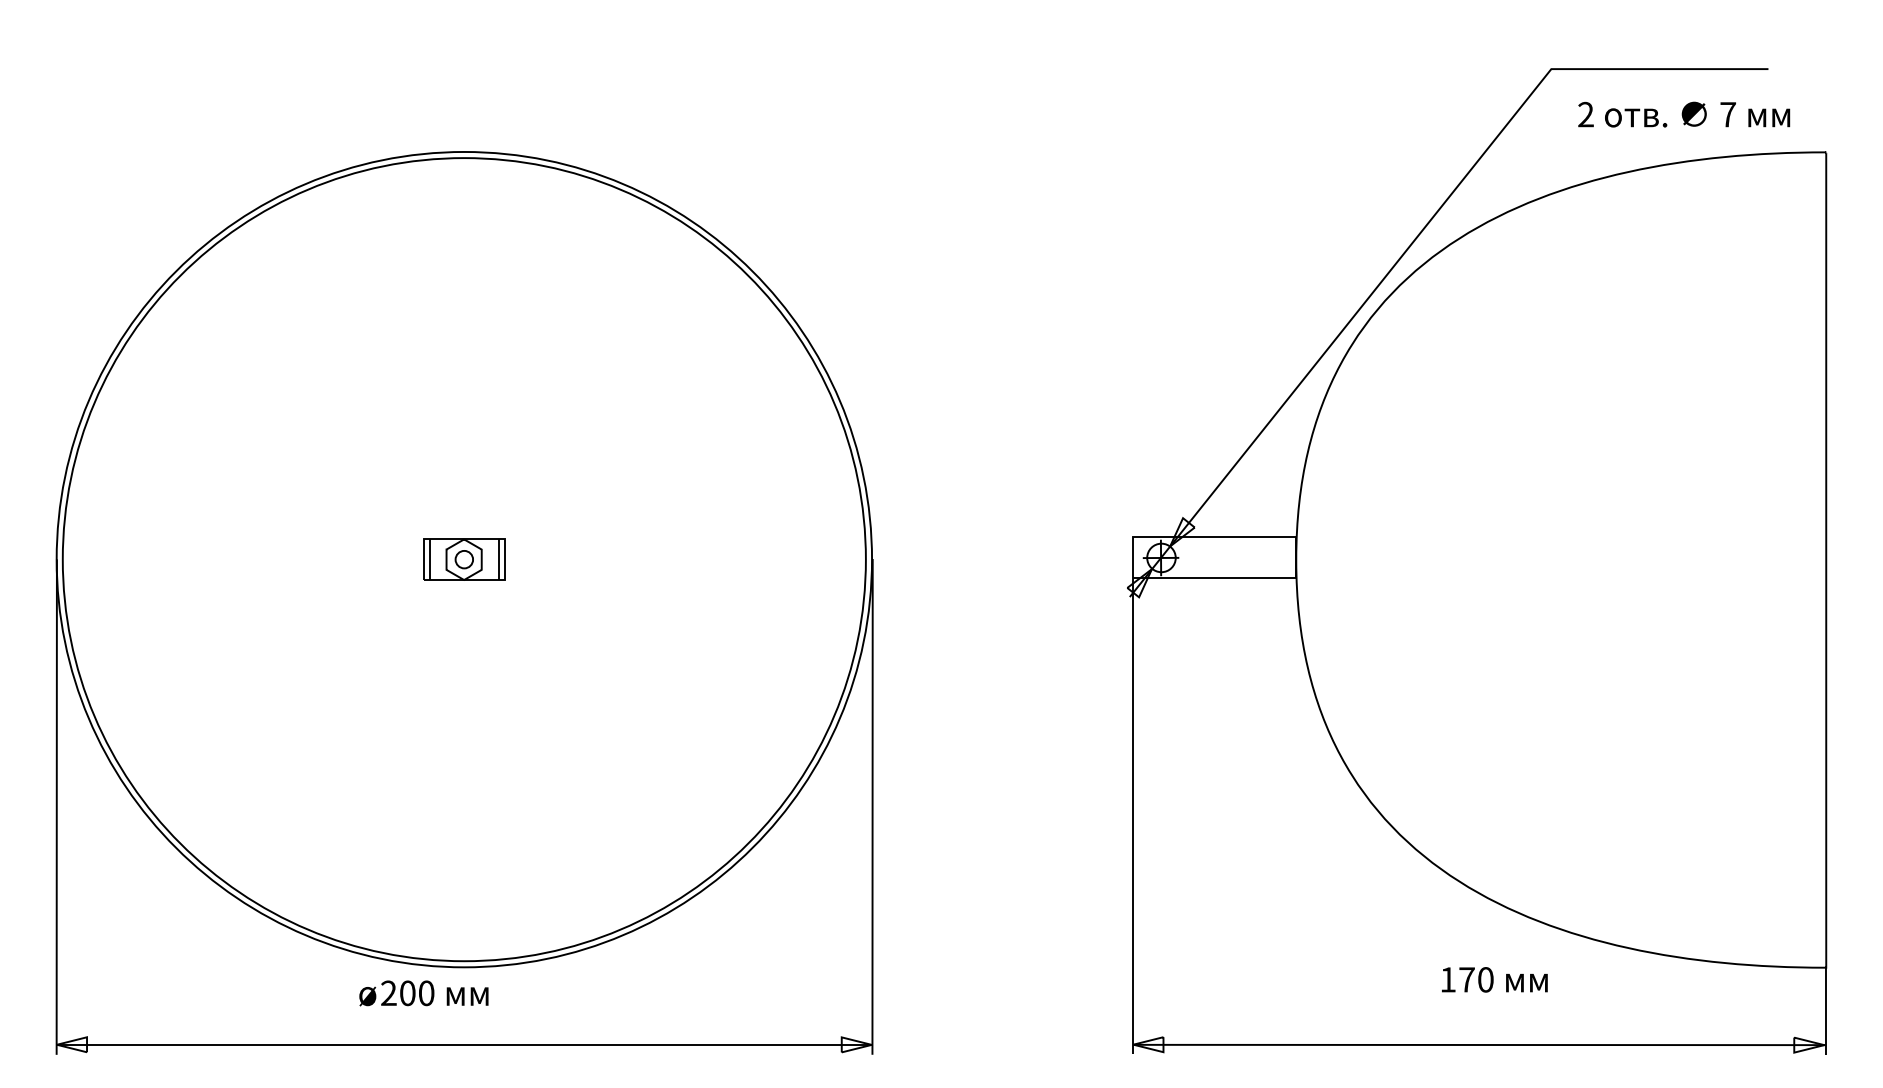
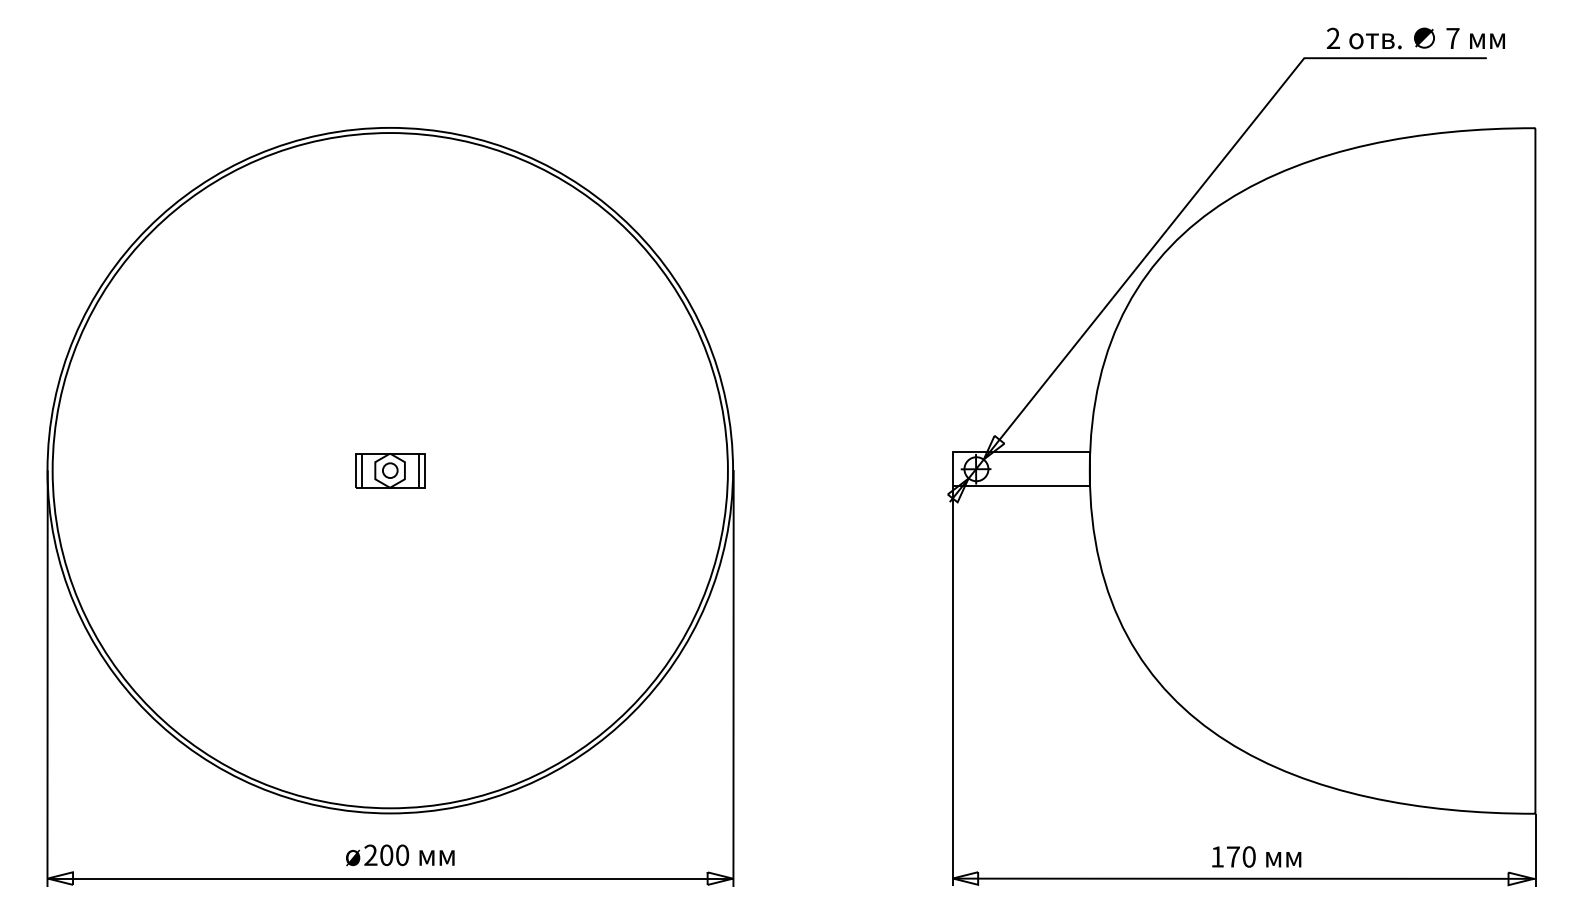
text: (1683, 114) -> (1415, 38), moved
text: (1494, 979) -> (1256, 856), moved
text: (424, 993) -> (400, 855), moved

